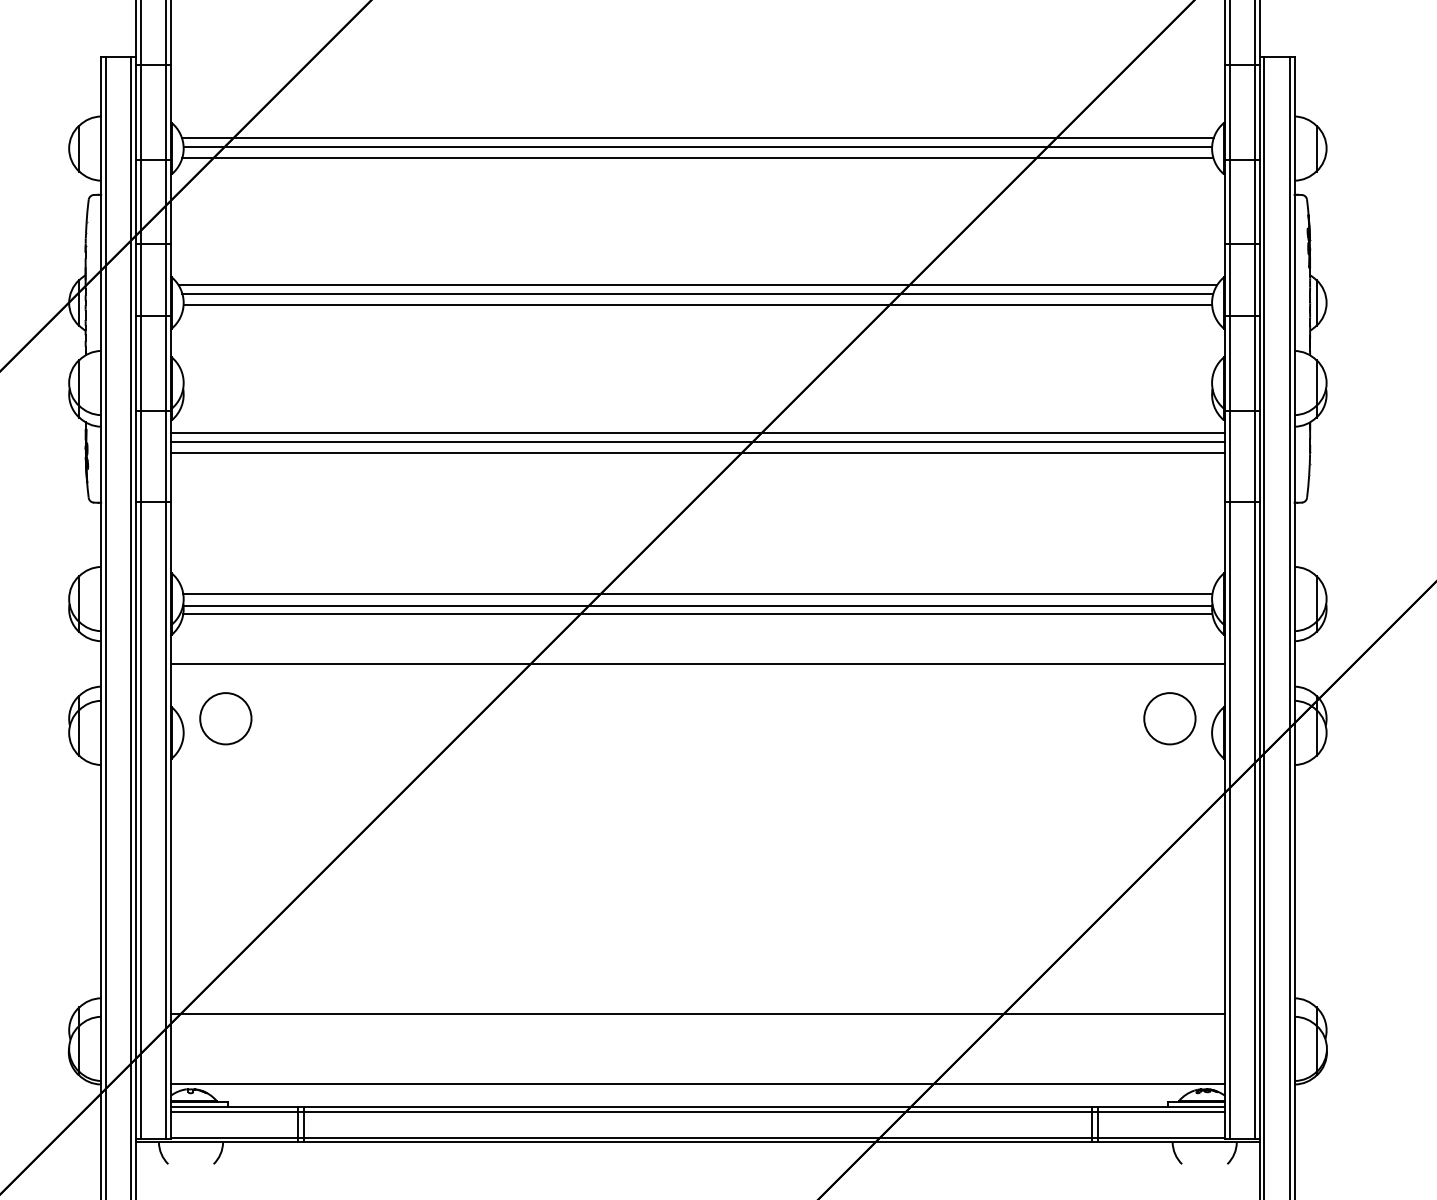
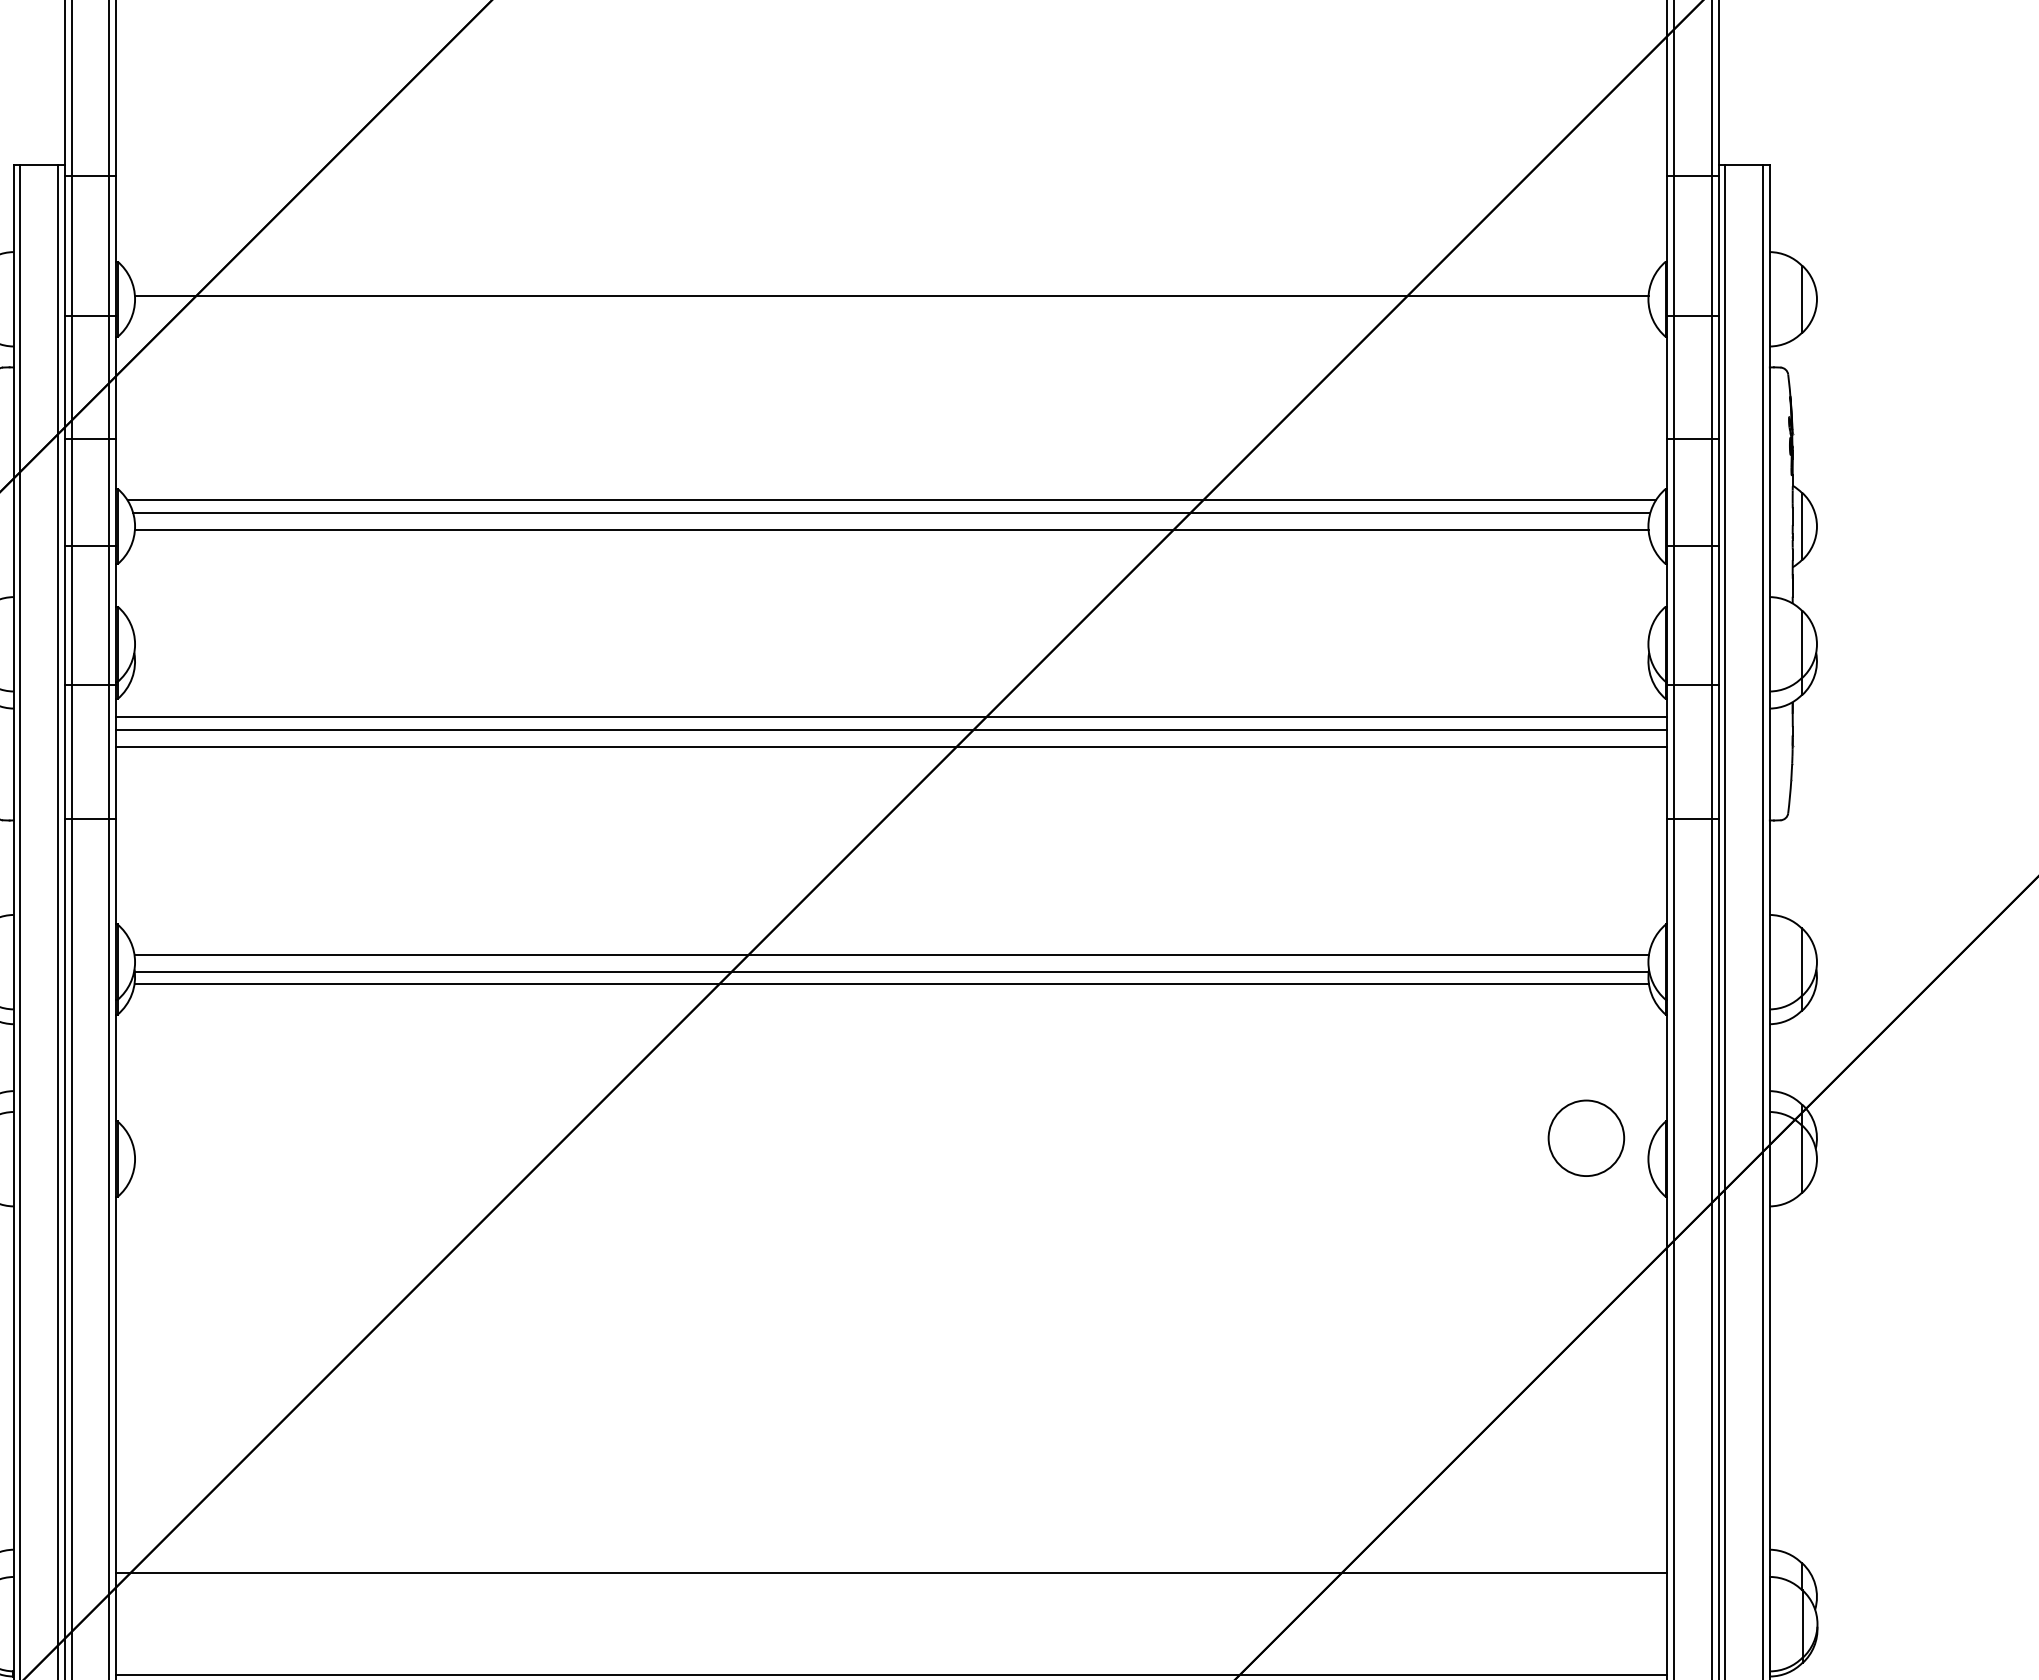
line: (697, 137) -> (891, 282), removed
line: (697, 157) -> (891, 312), removed
line: (697, 663) -> (891, 1057), removed
circle: (225, 718) -> (196, 1137), removed

